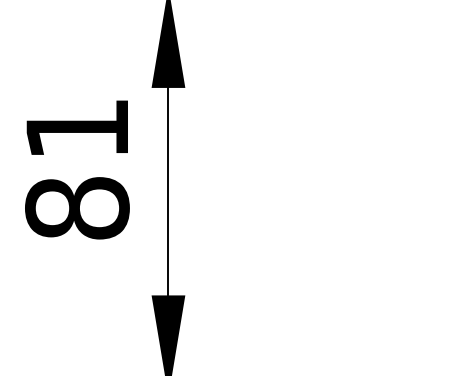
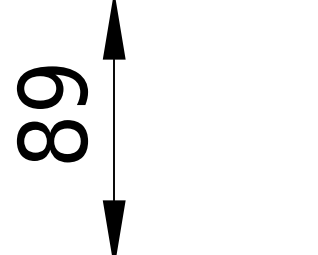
text: (76, 129) -> (51, 87), 81 -> 89

